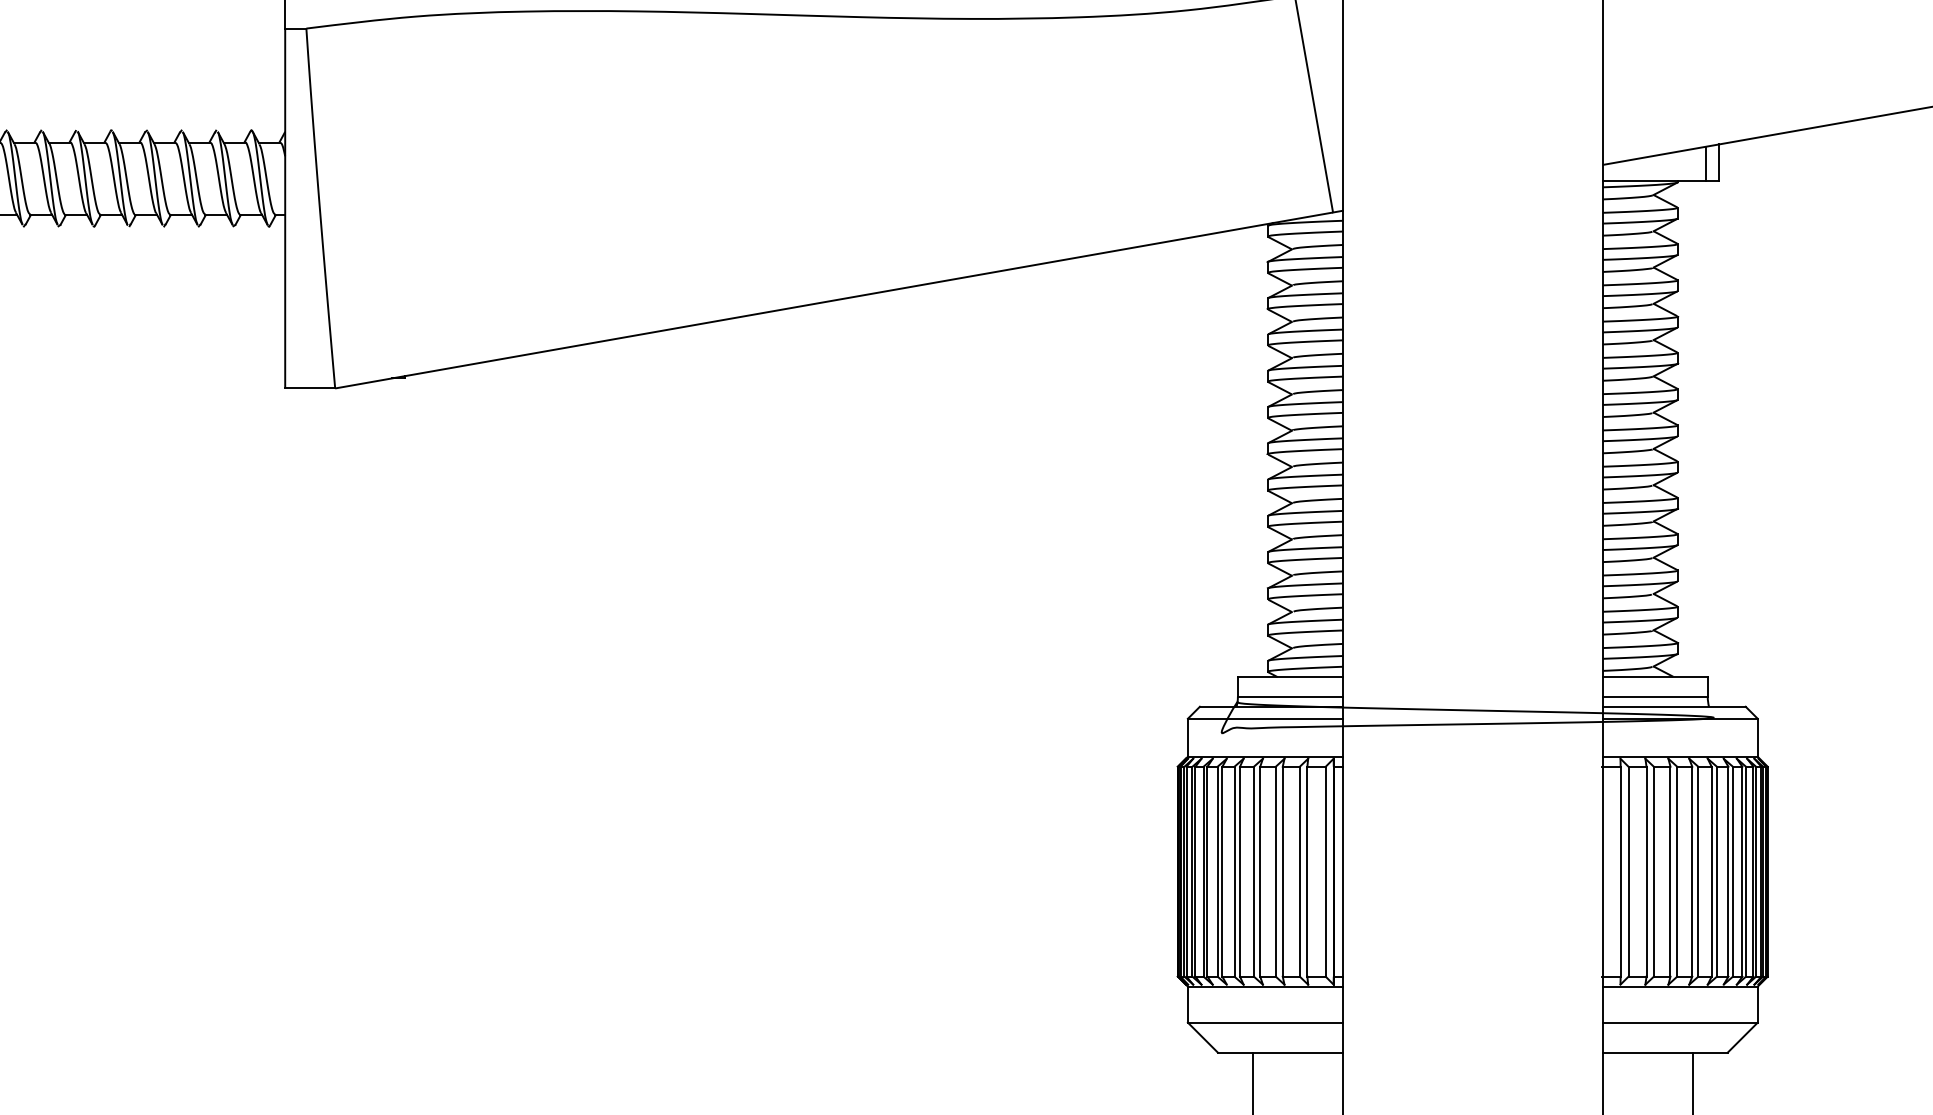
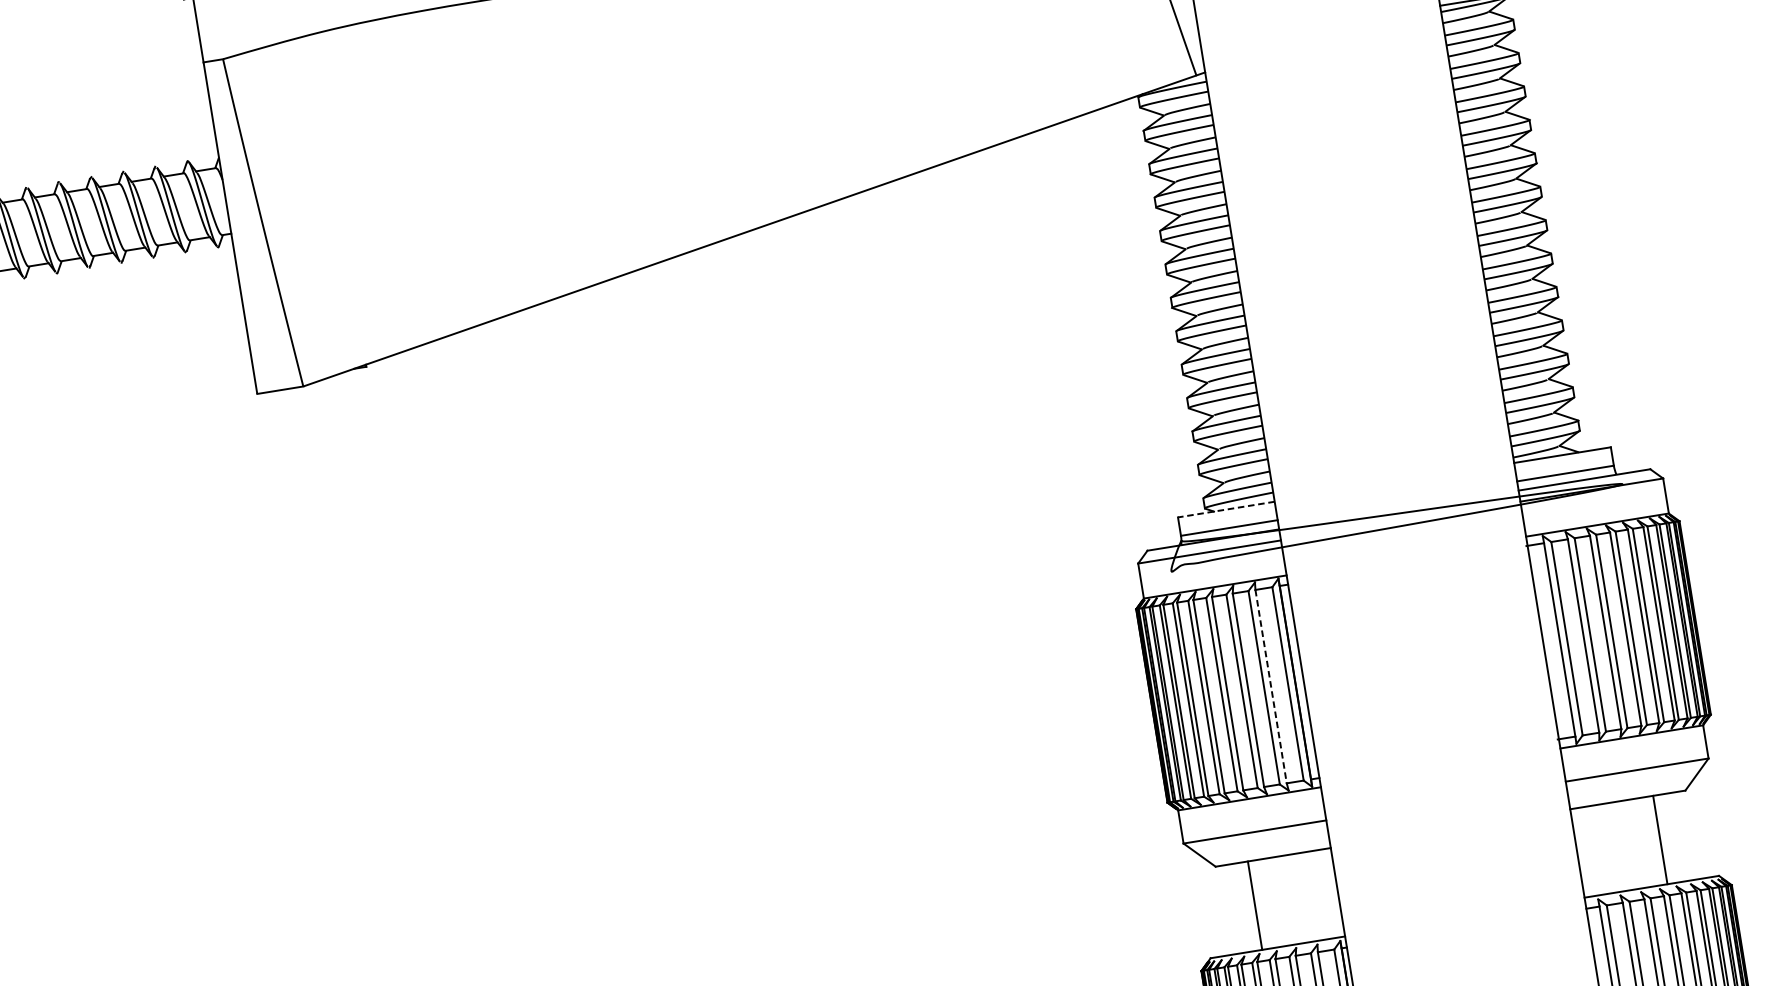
line: (1289, 676) -> (1225, 509), solid -> dashed
line: (1307, 871) -> (1271, 686), solid -> dashed

